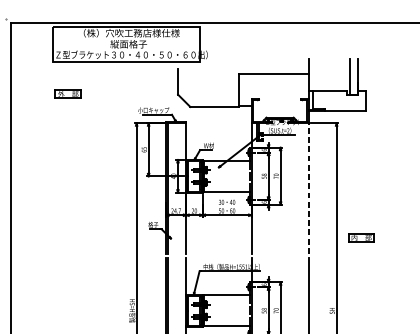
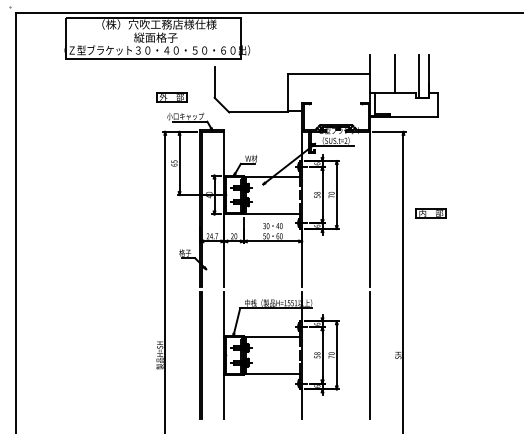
line: (329, 74) -> (394, 73), added
part: (68, 94) -> (171, 97), moved
line: (308, 188) -> (370, 209), dashed -> solid
part: (360, 237) -> (430, 213), moved

